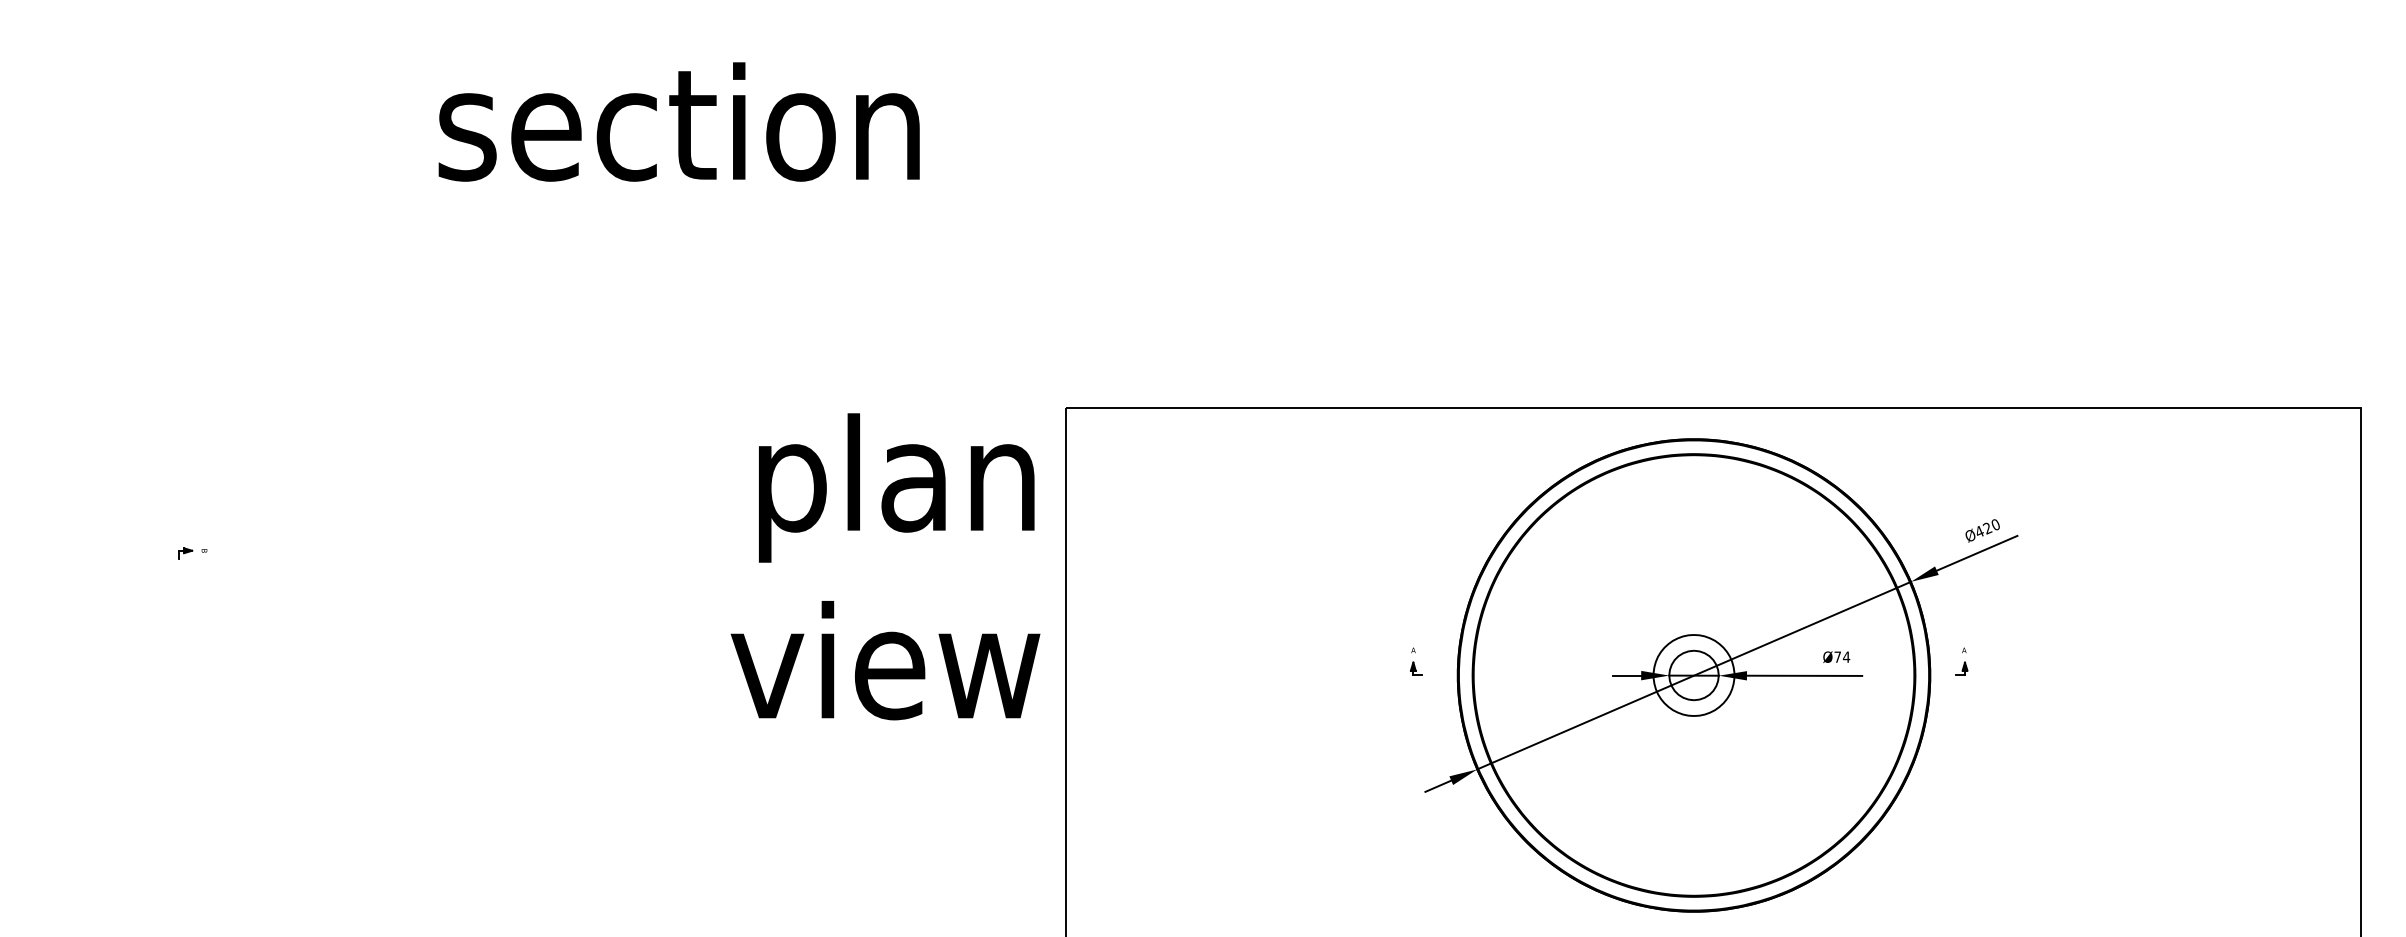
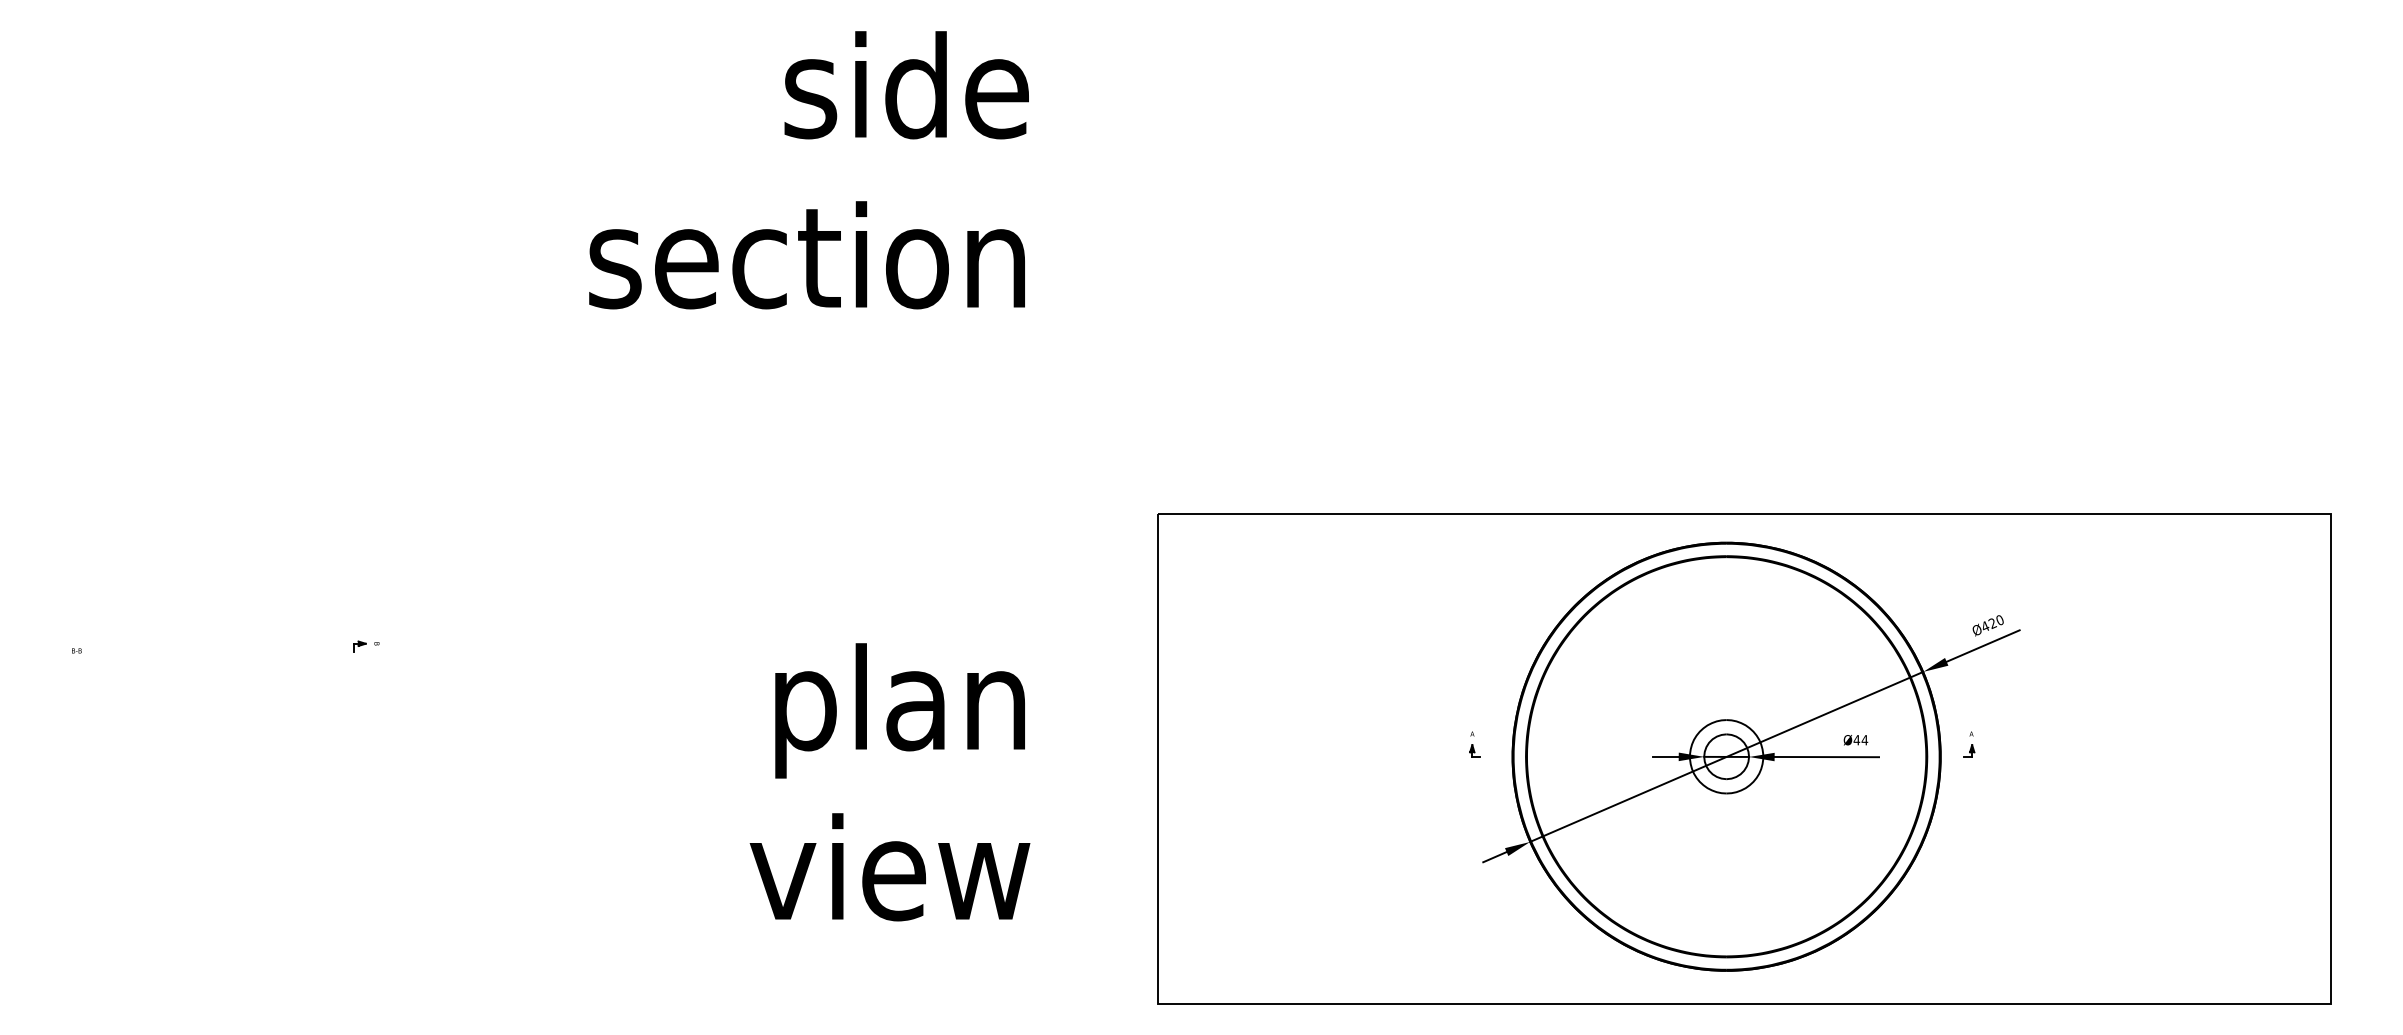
text: (884, 567) -> (889, 782), moved
text: (1837, 657) -> (1856, 740), Ø74 -> Ø44

